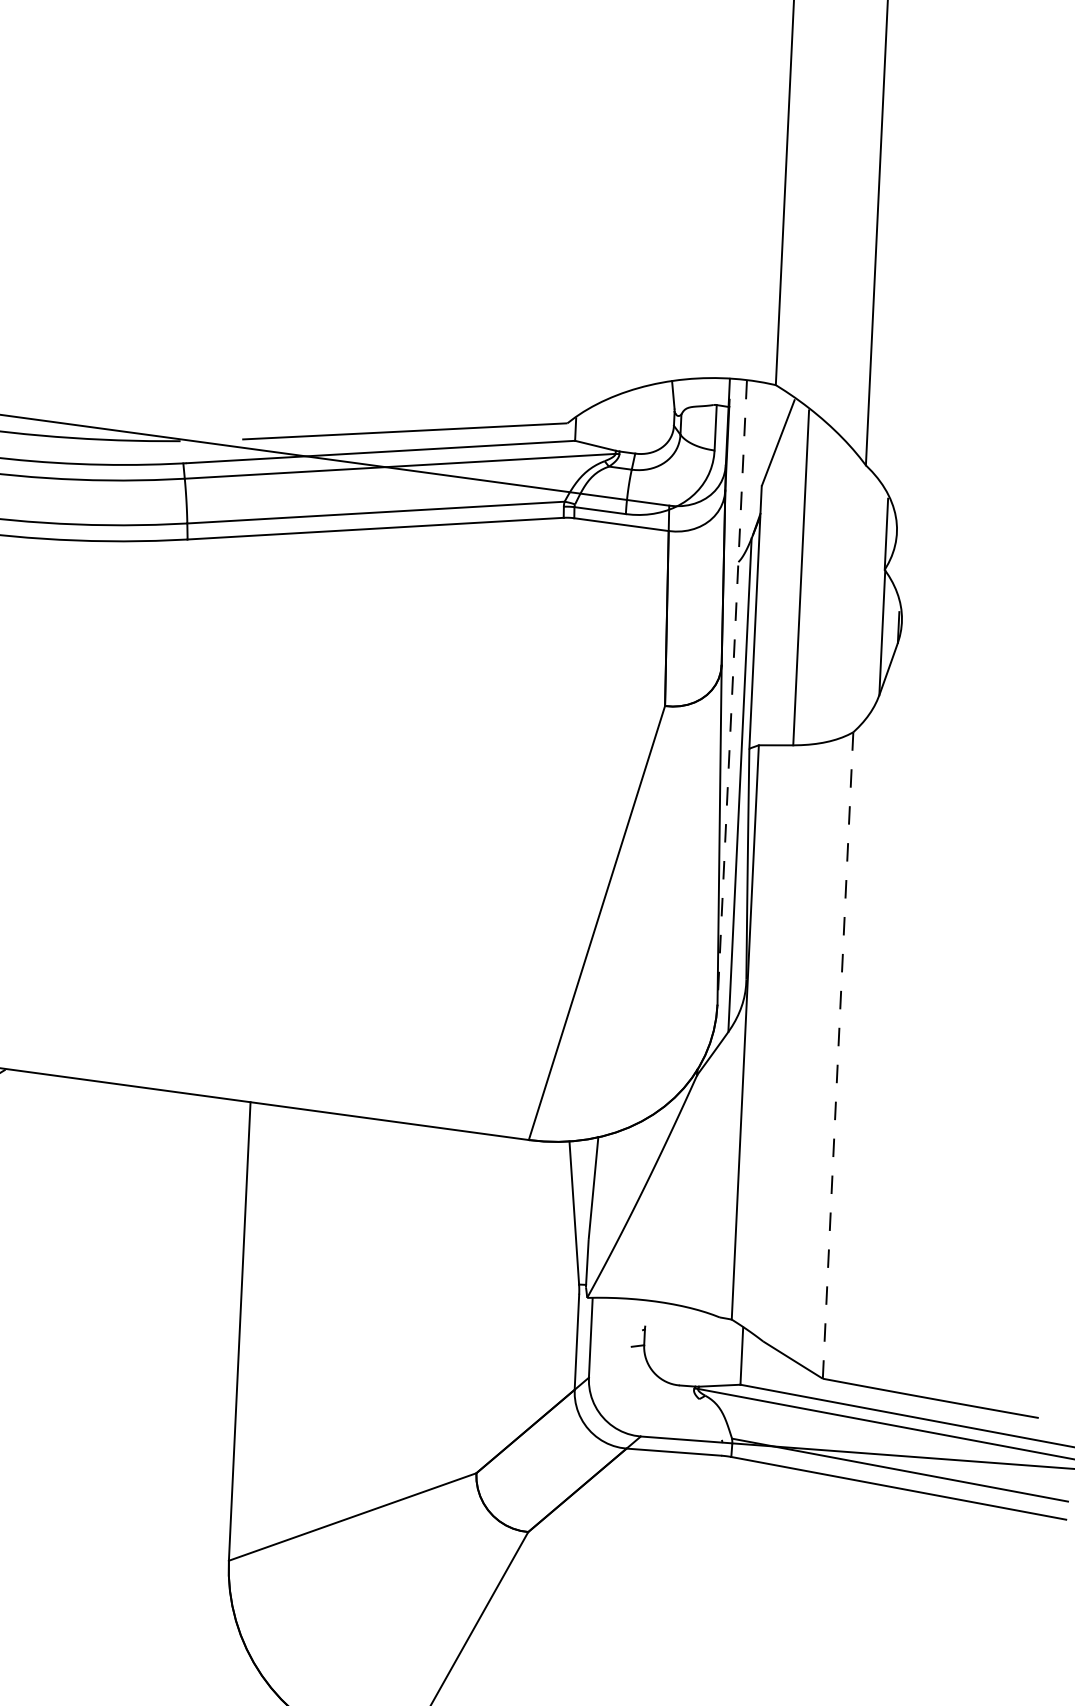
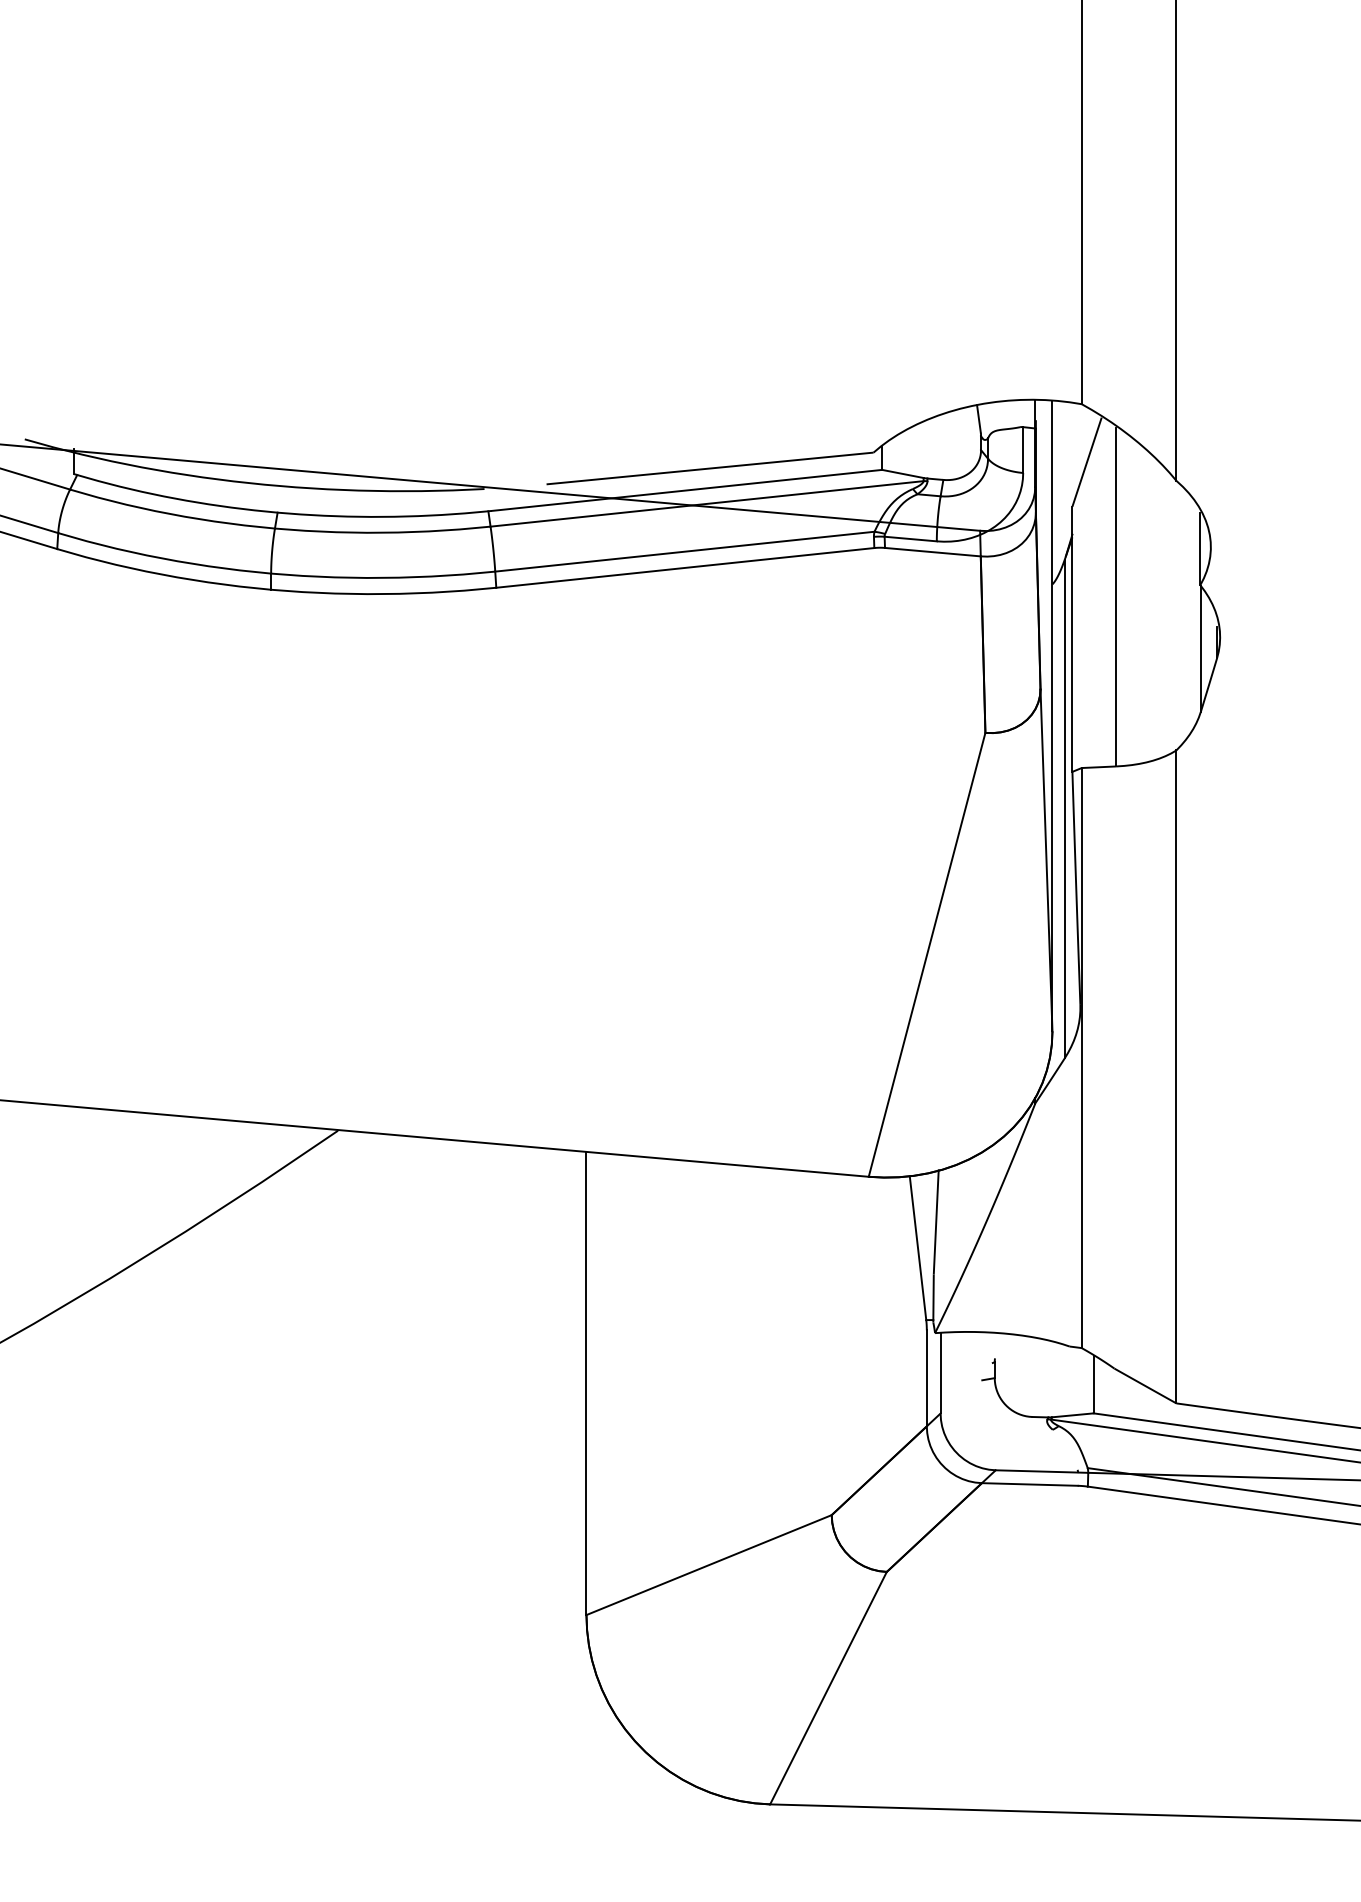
line: (732, 692) -> (1052, 716), dashed -> solid
line: (838, 1056) -> (1176, 1077), dashed -> solid

